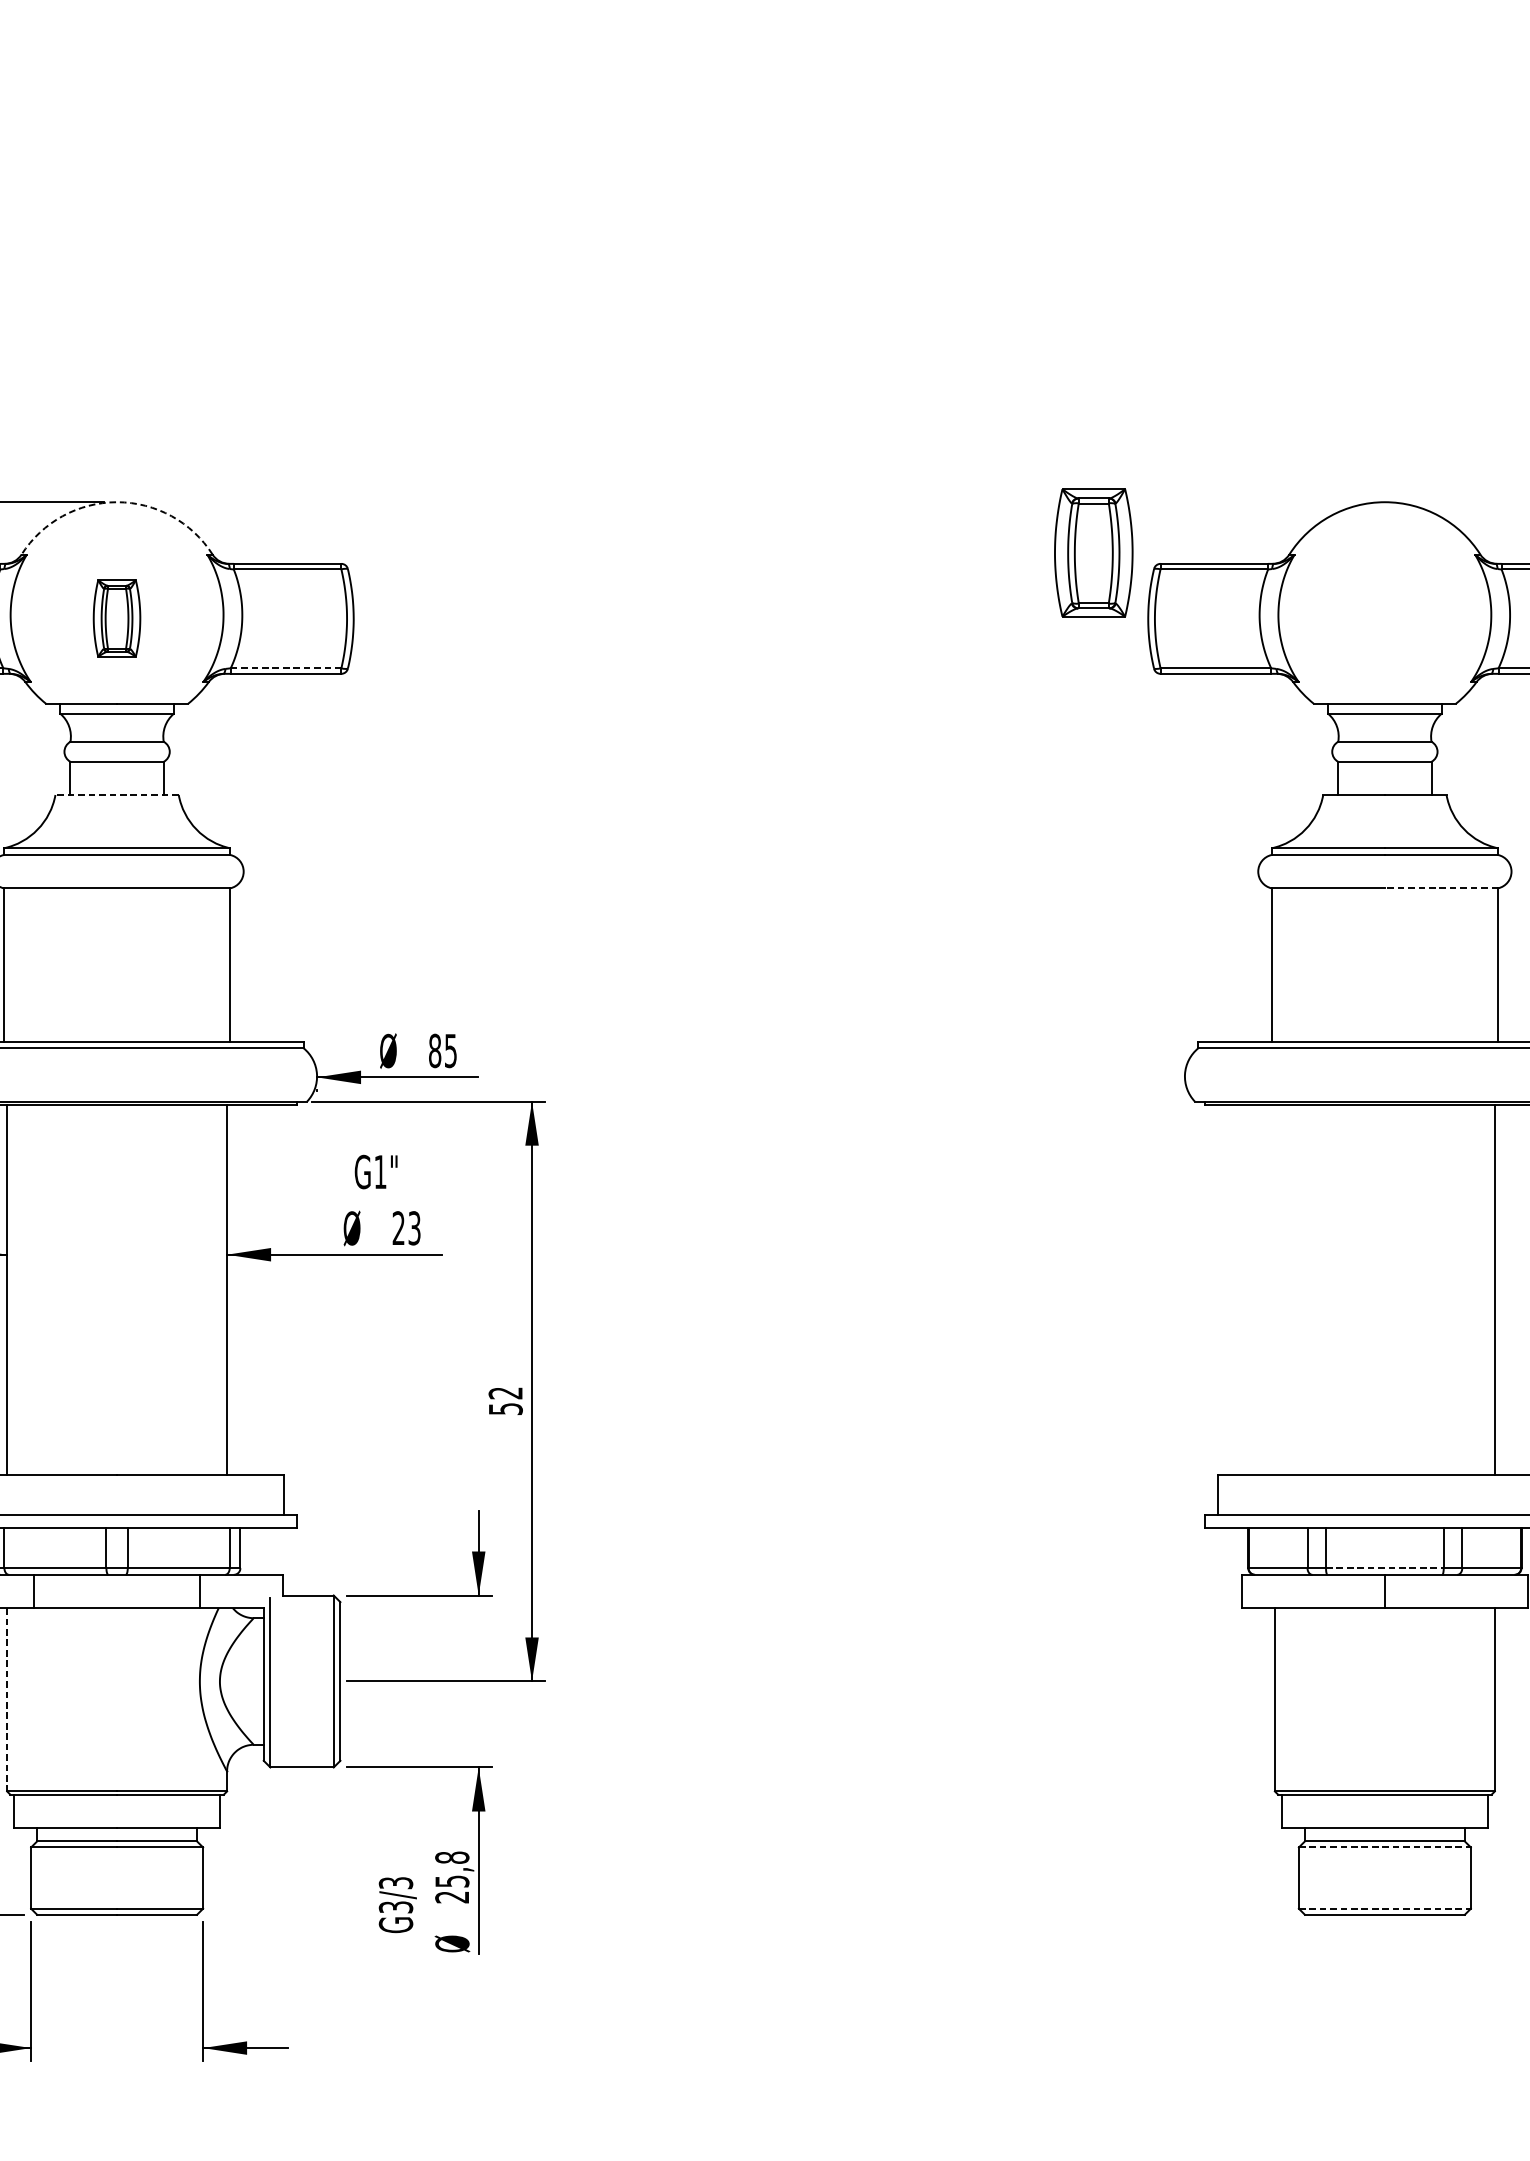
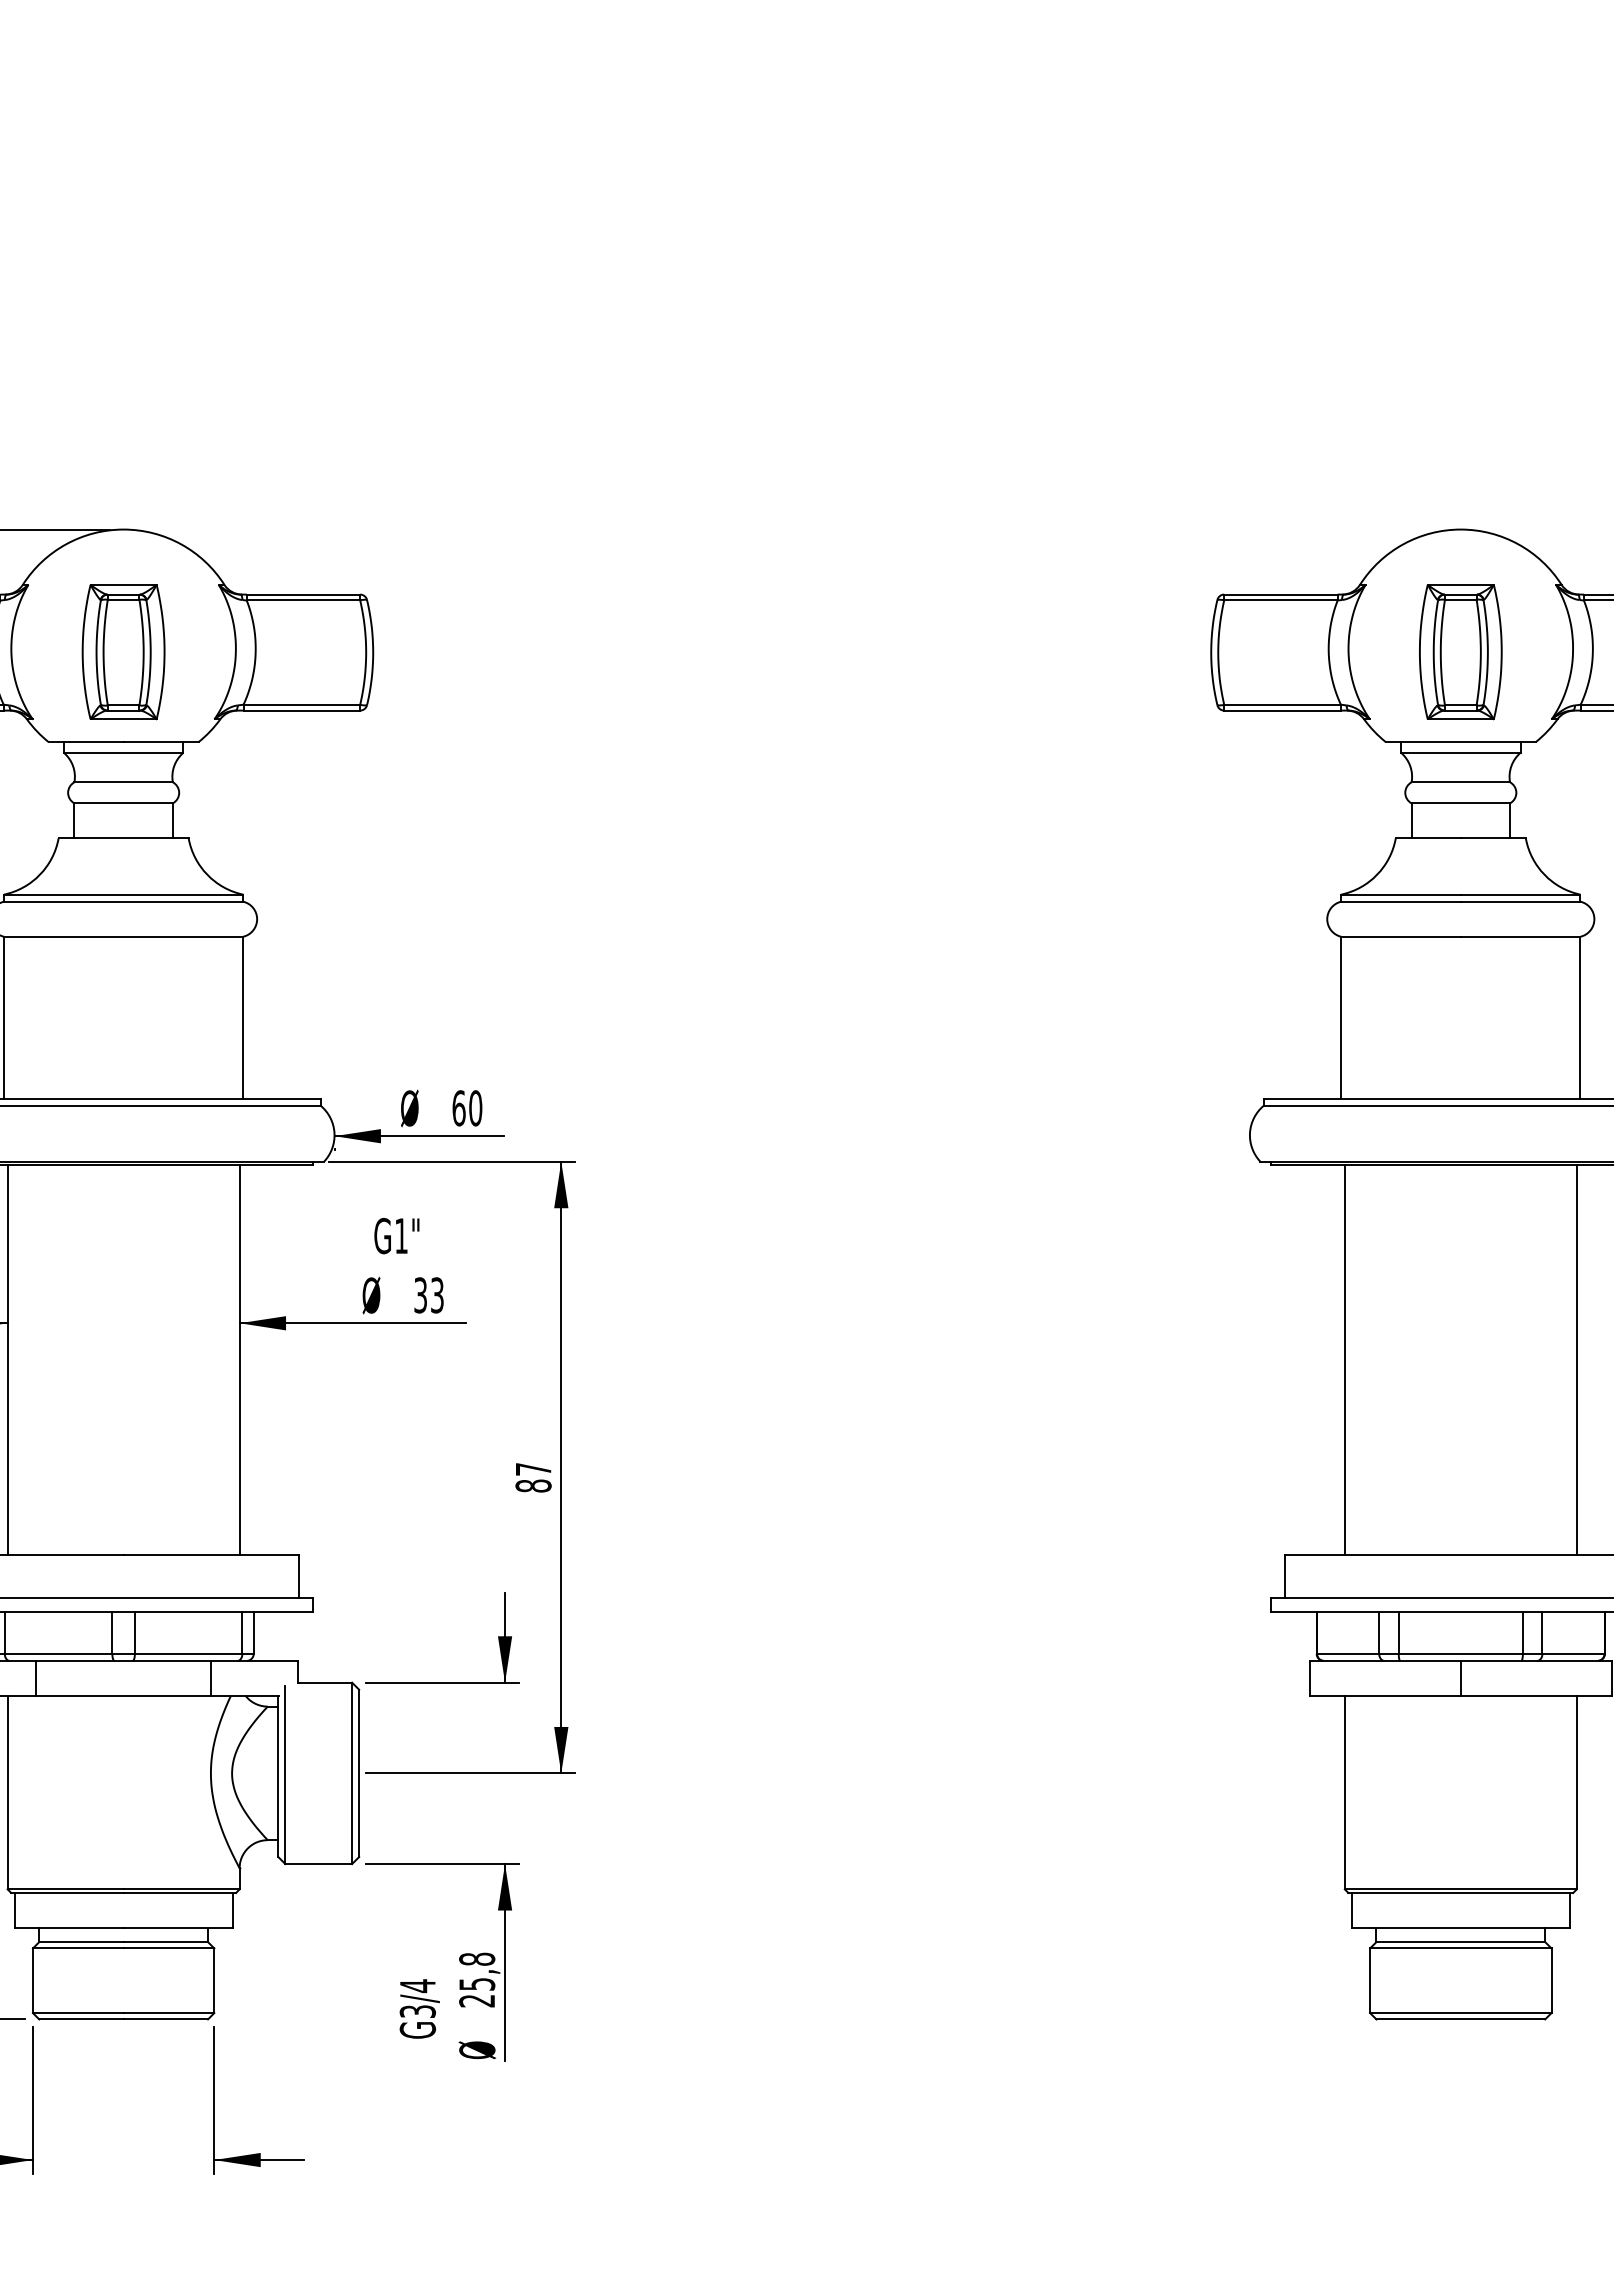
arc: (116, 502) -> (123, 529), dashed -> solid
part: (1093, 553) -> (1460, 652), moved
part: (116, 618) -> (123, 652), size x1.67
line: (286, 668) -> (302, 704), dashed -> solid
line: (116, 795) -> (123, 838), dashed -> solid
line: (1441, 888) -> (1520, 936), dashed -> solid
text: (443, 1051) -> (467, 1108), 85 -> 60
text: (398, 1228) -> (420, 1295), 23 -> 33
line: (1274, 1290) -> (1344, 1360), added
text: (505, 1400) -> (533, 1477), 52 -> 87
line: (1385, 1567) -> (1461, 1653), dashed -> solid
line: (6, 1699) -> (7, 1792), dashed -> solid
line: (1384, 1847) -> (1460, 1948), dashed -> solid
text: (395, 1883) -> (417, 1986), G3/3 -> G3/4
line: (1384, 1909) -> (1460, 2013), dashed -> solid

